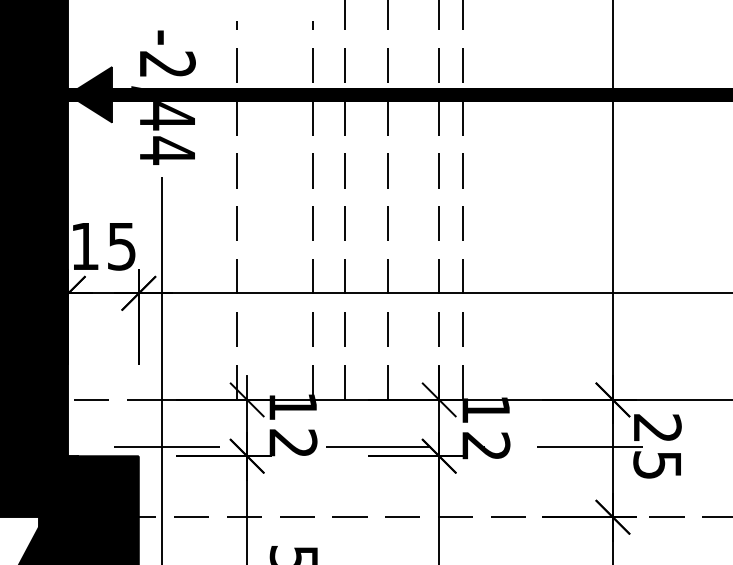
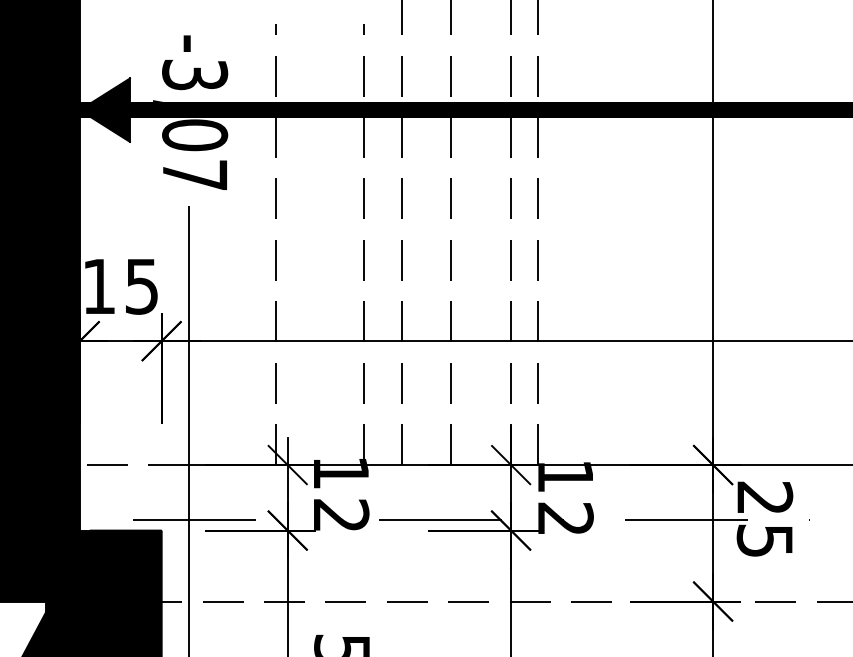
text: (167, 107) -> (195, 125), -2,44 -> -3,07

